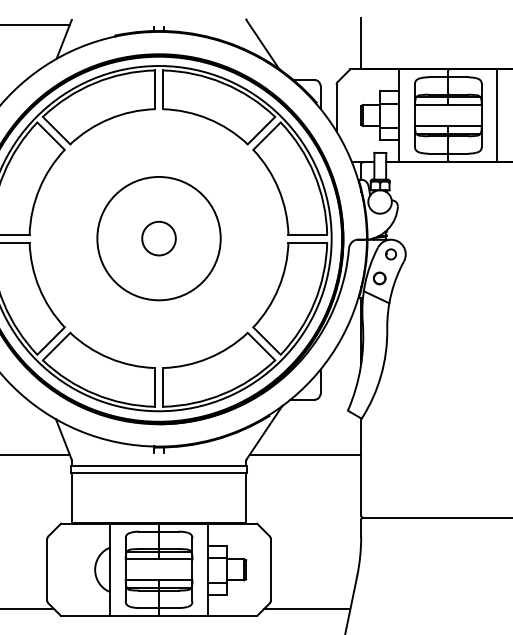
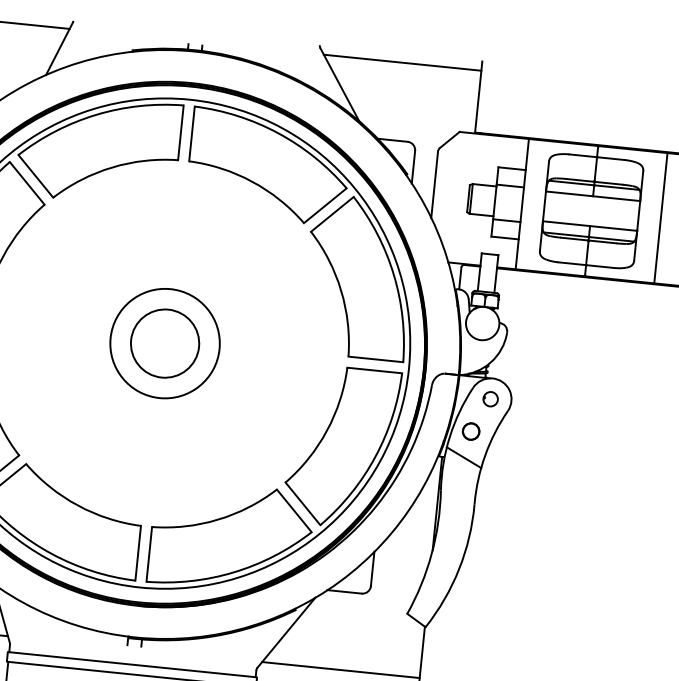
line: (305, 24) -> (402, 62), added
circle: (158, 238) -> (164, 343), size x0.62
circle: (159, 238) -> (165, 343), size x1.43

